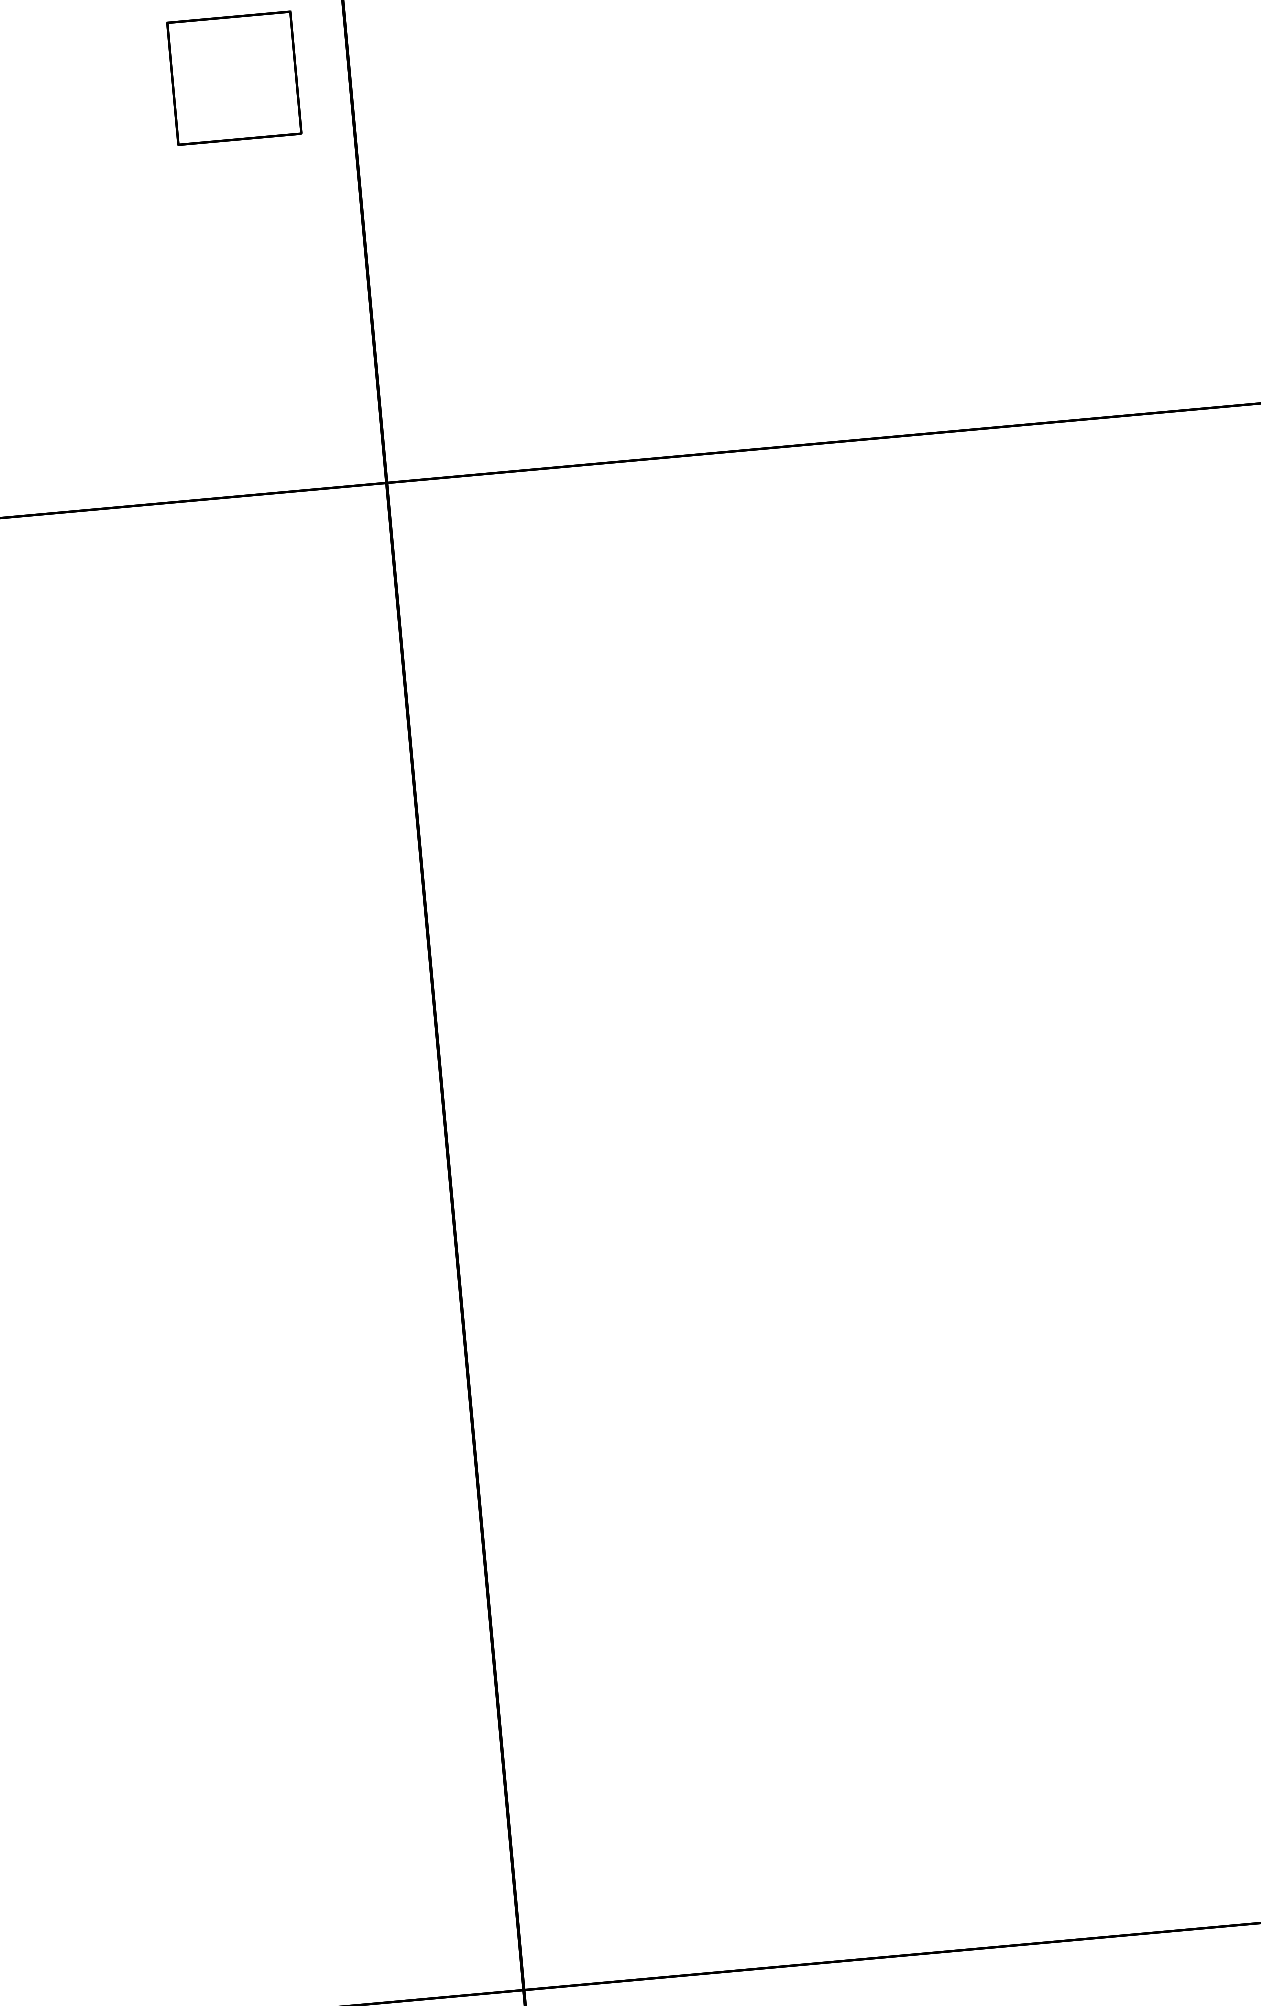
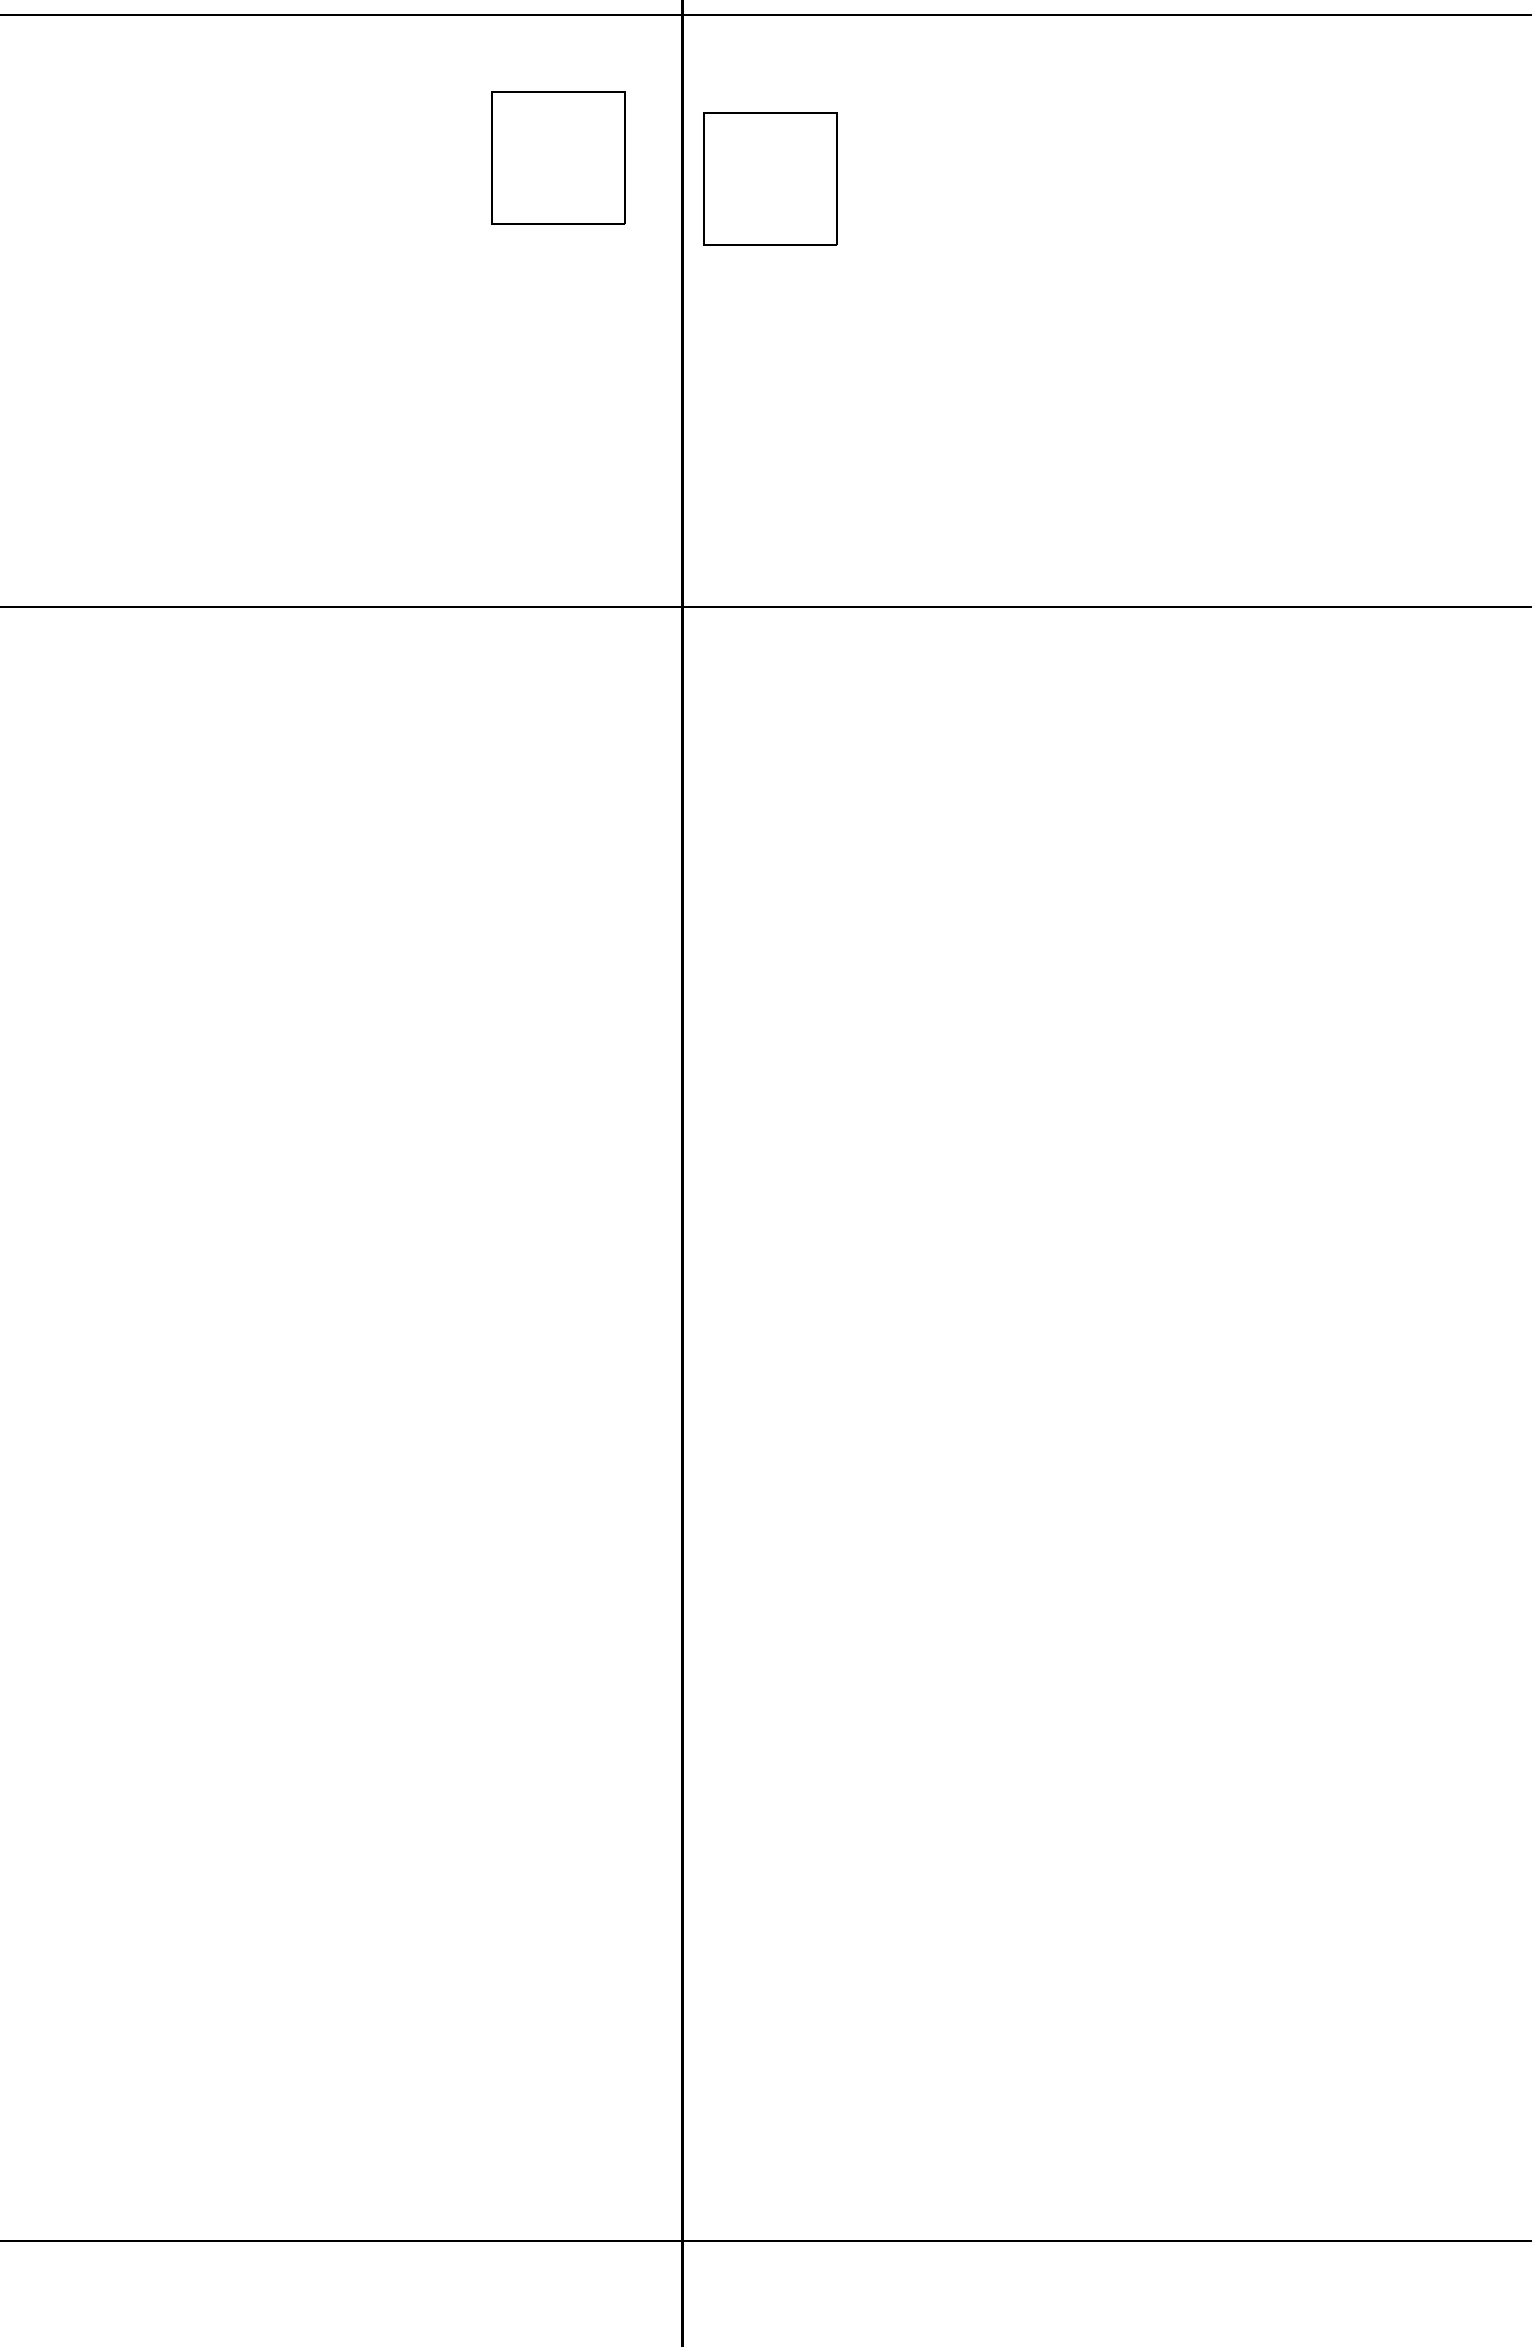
part: (431, 79) -> (770, 178), added

